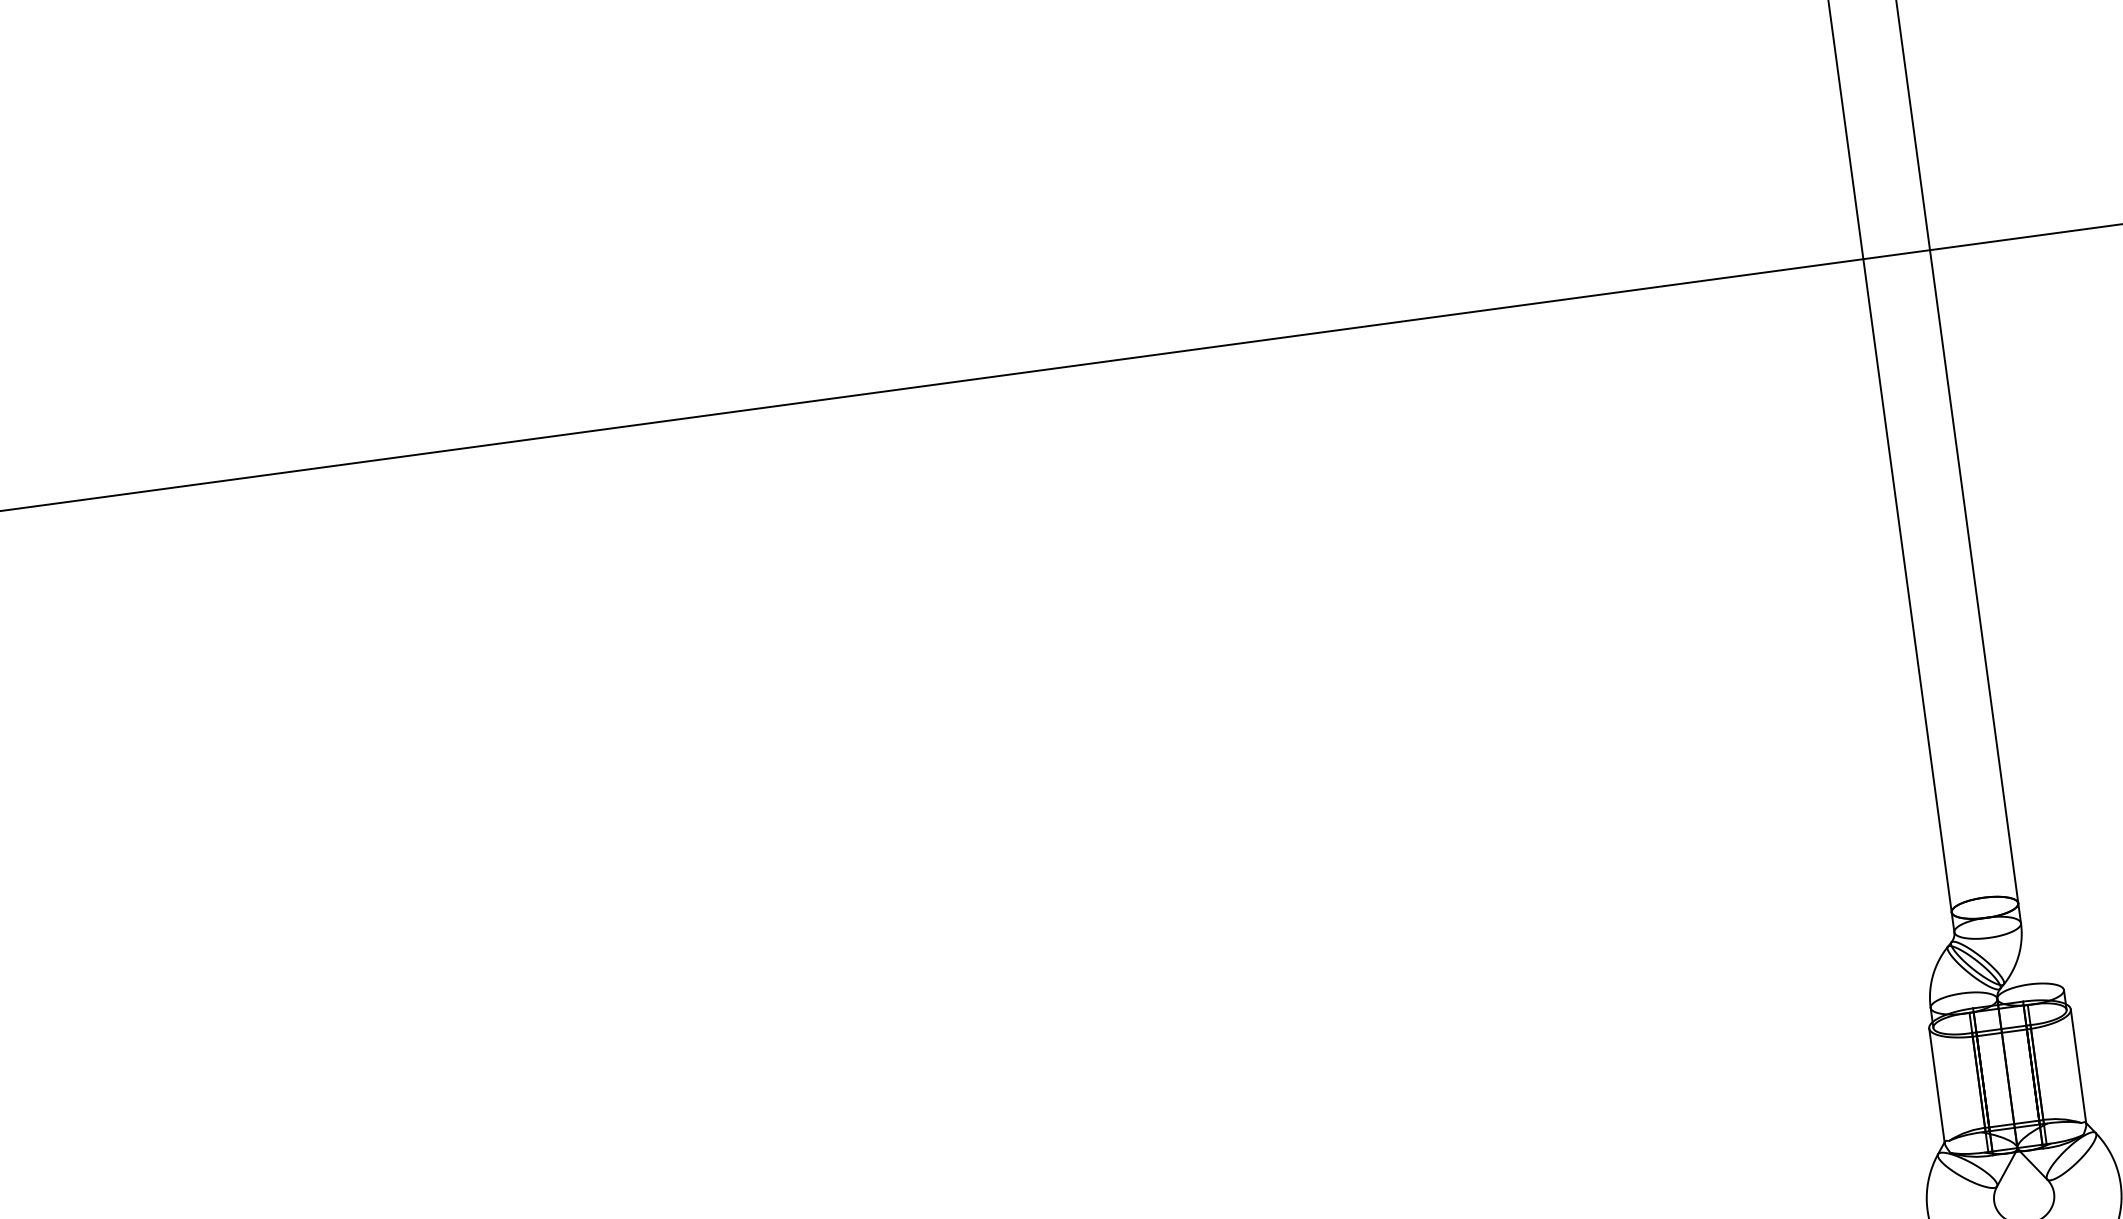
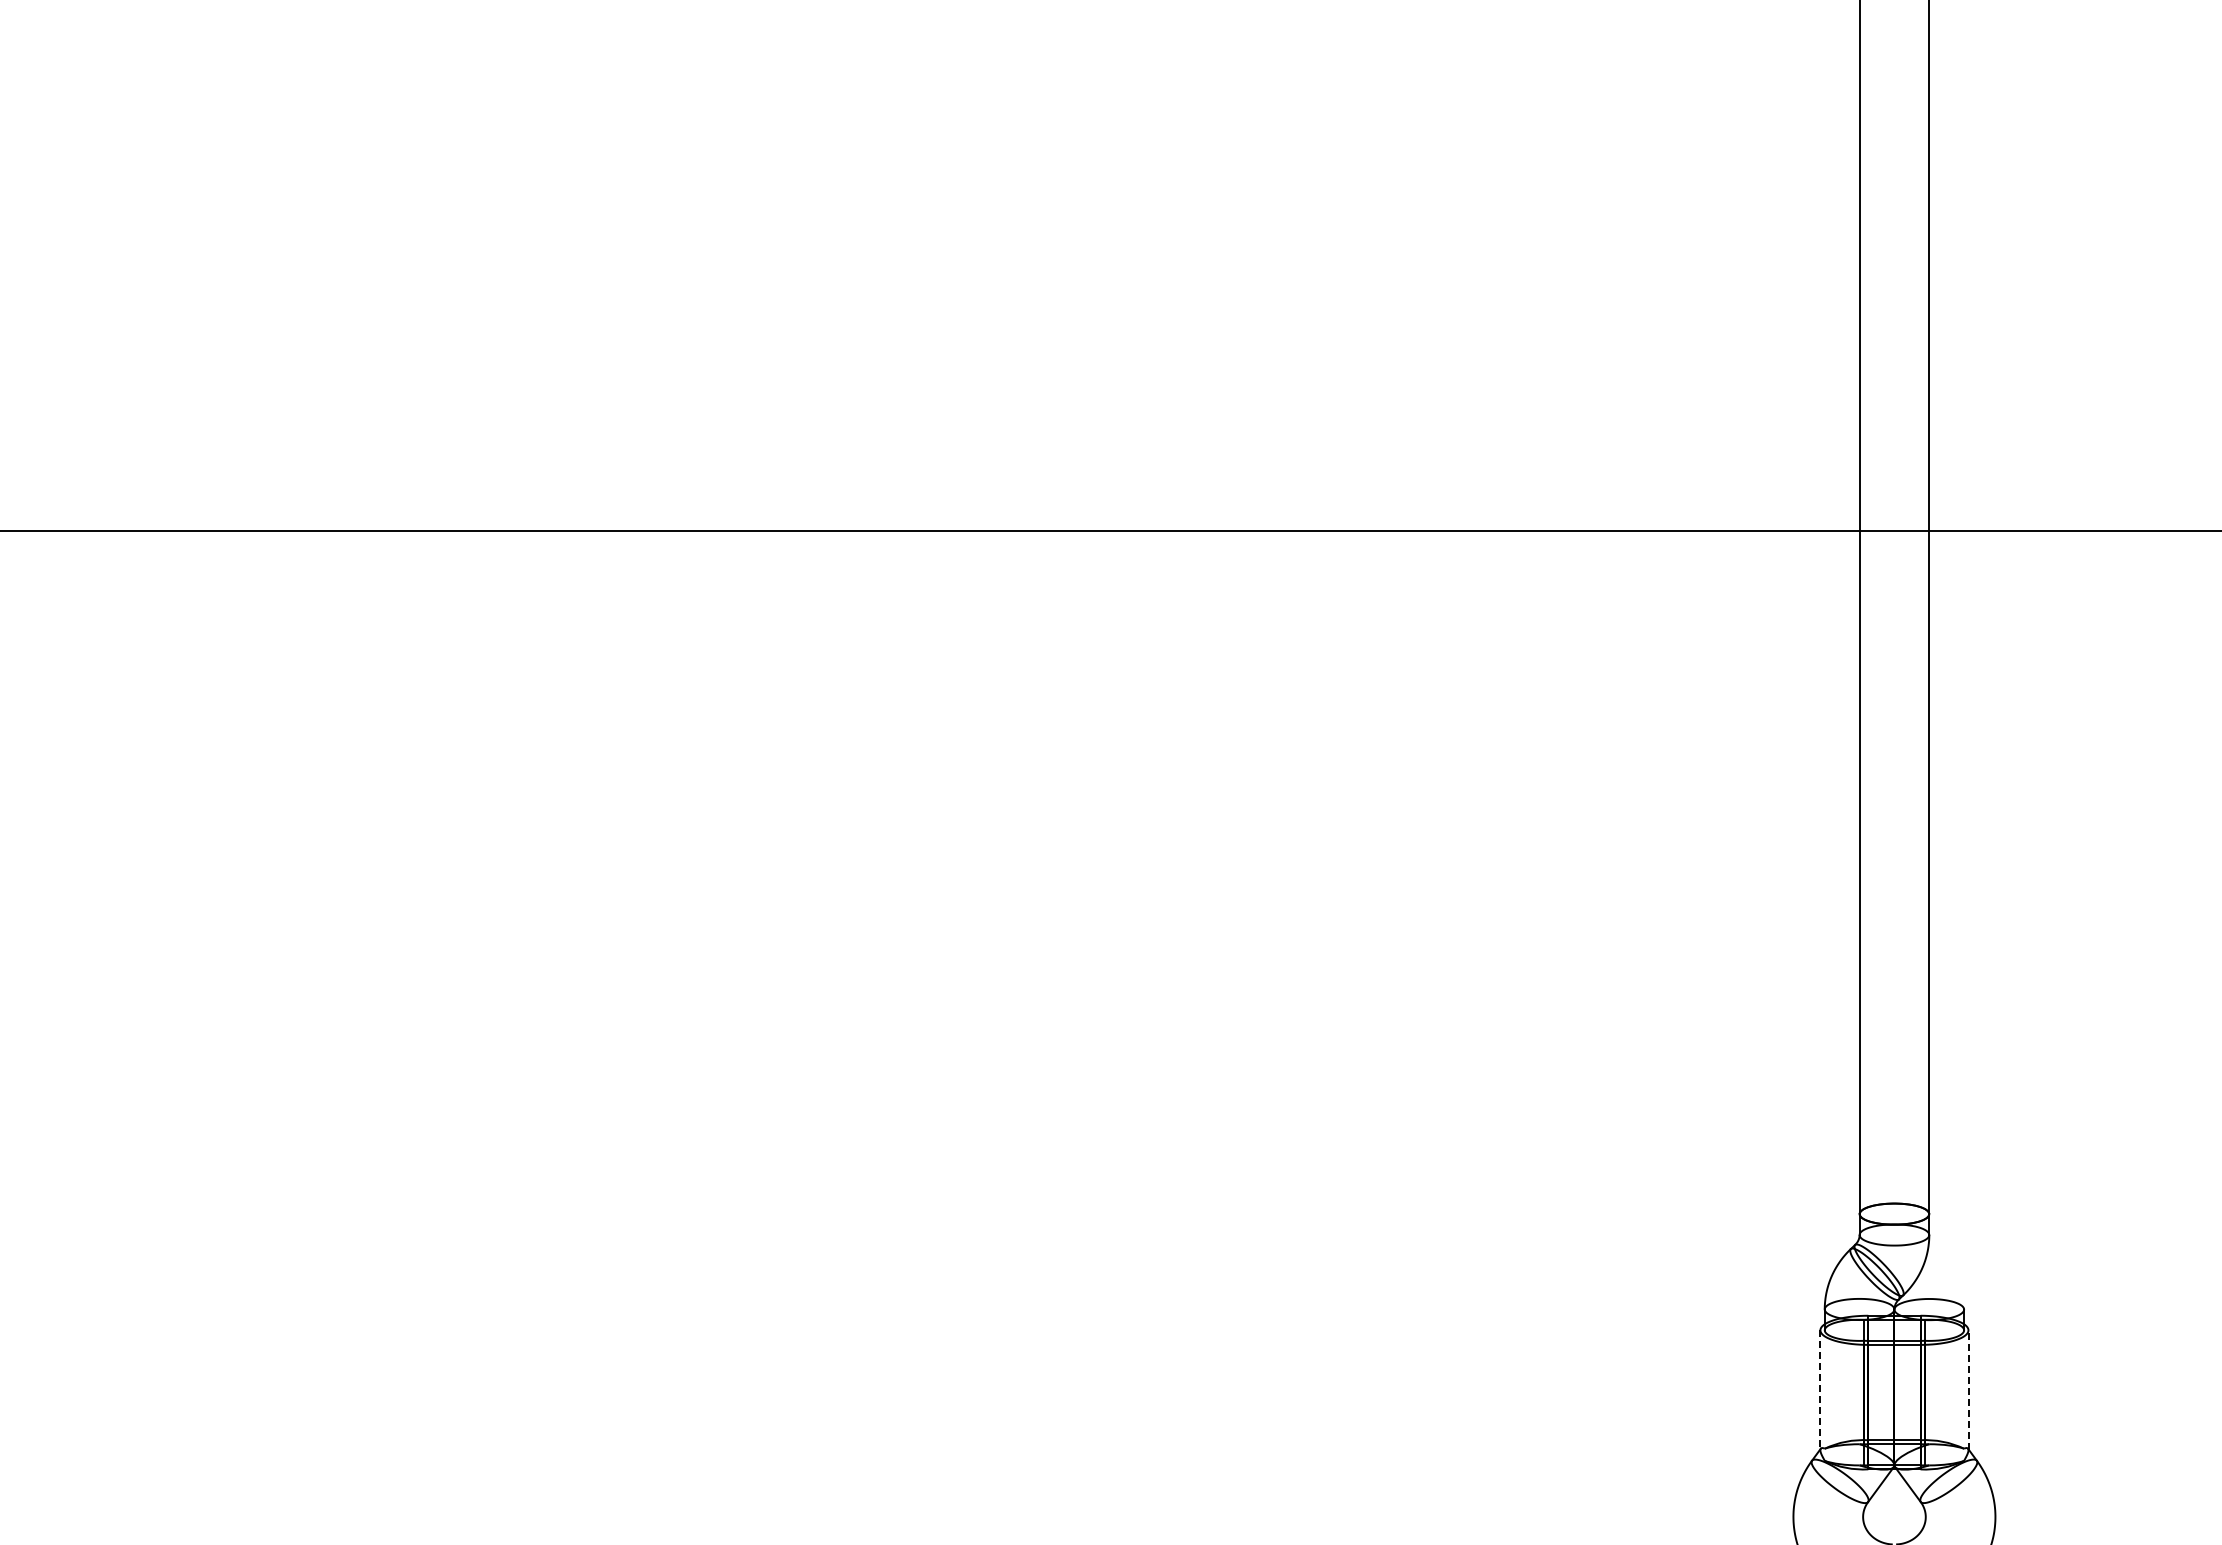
line: (2078, 1066) -> (1968, 1390), solid -> dashed
line: (1937, 1086) -> (1820, 1390), solid -> dashed

